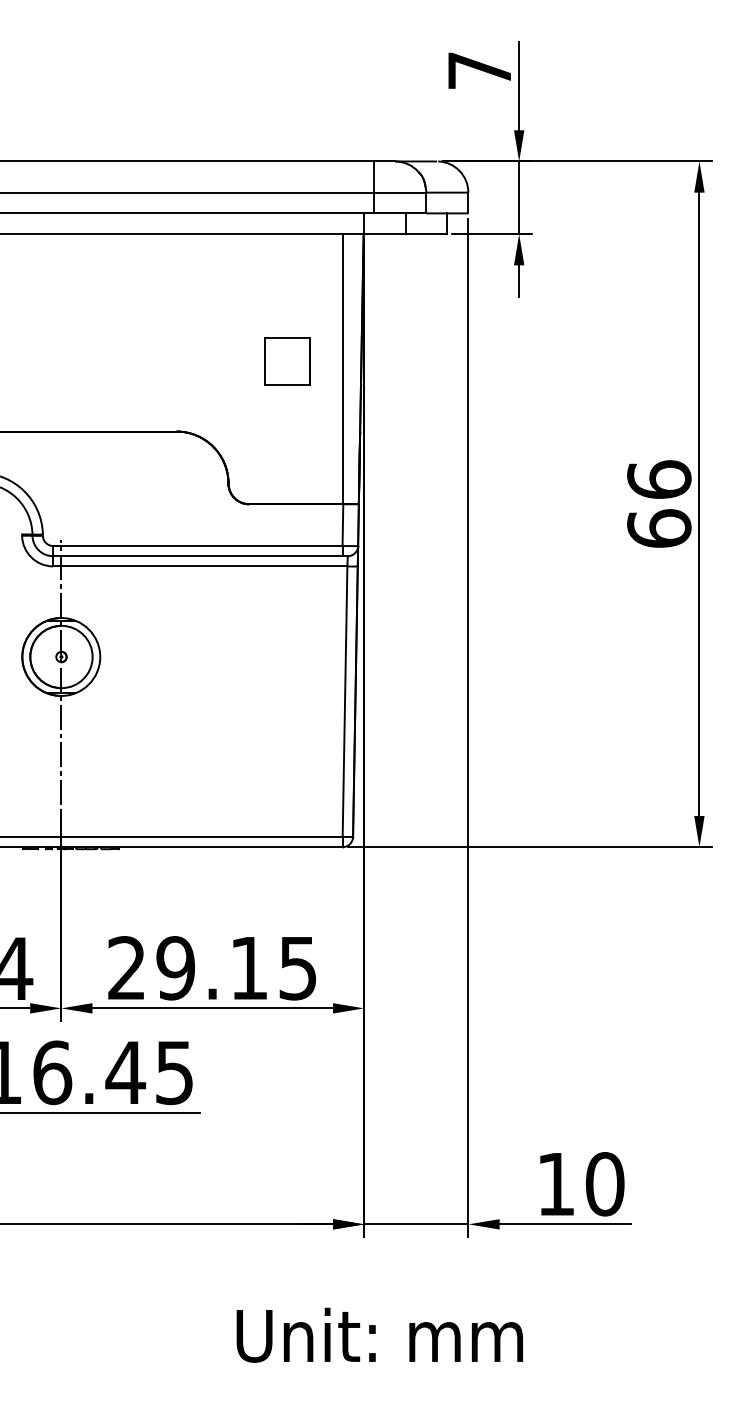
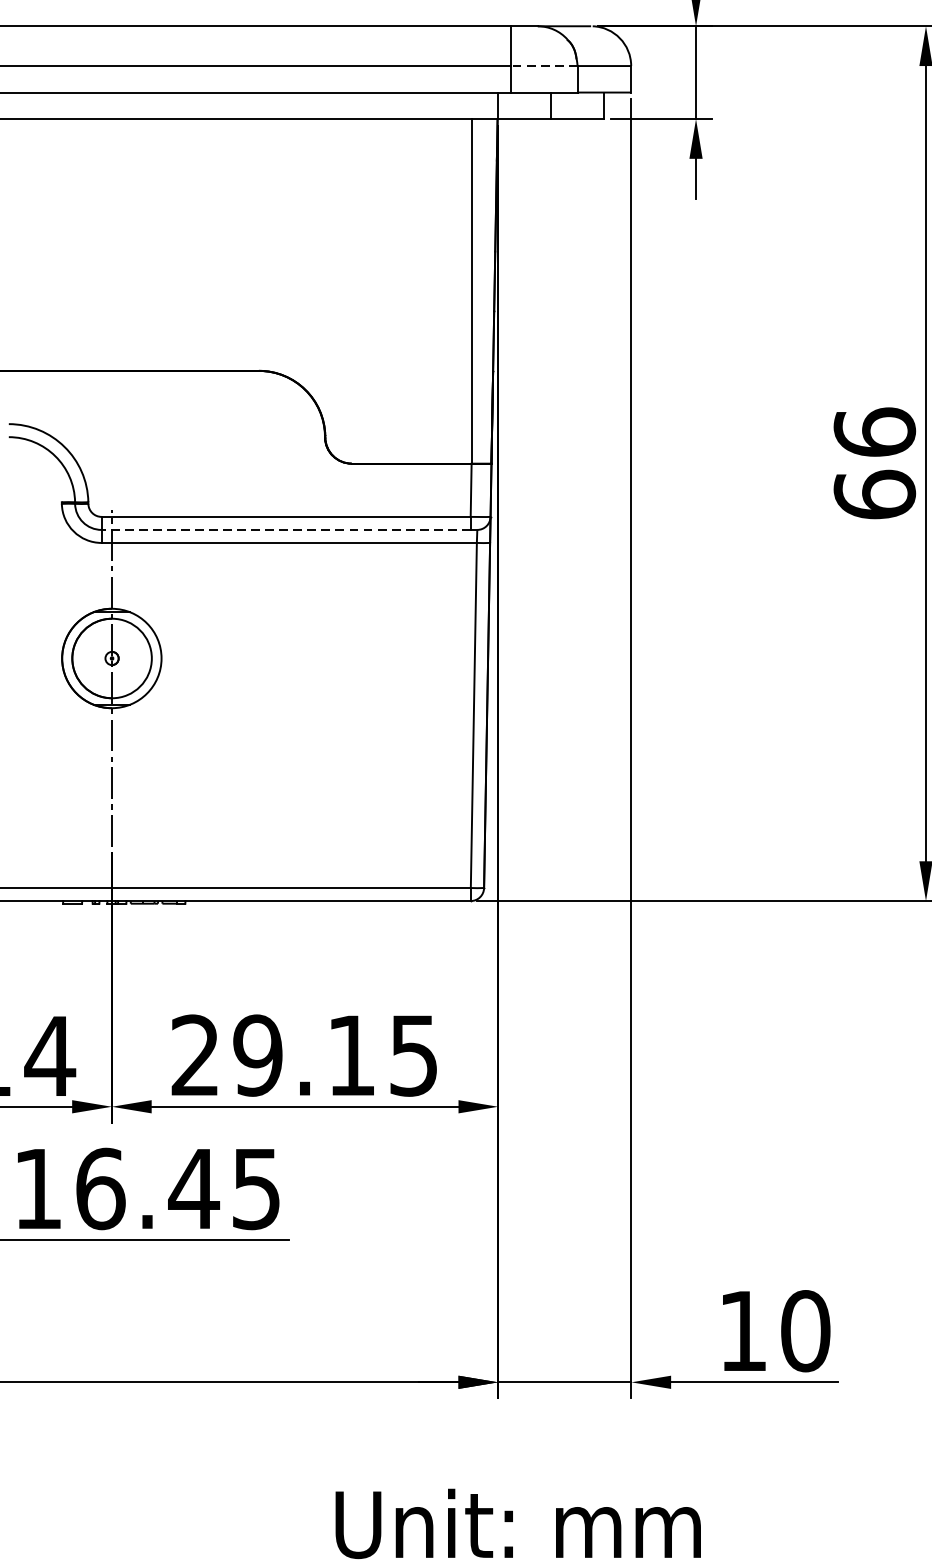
line: (400, 192) -> (544, 65), solid -> dashed
part: (287, 361) -> (400, 281), removed
line: (197, 556) -> (285, 530), solid -> dashed

